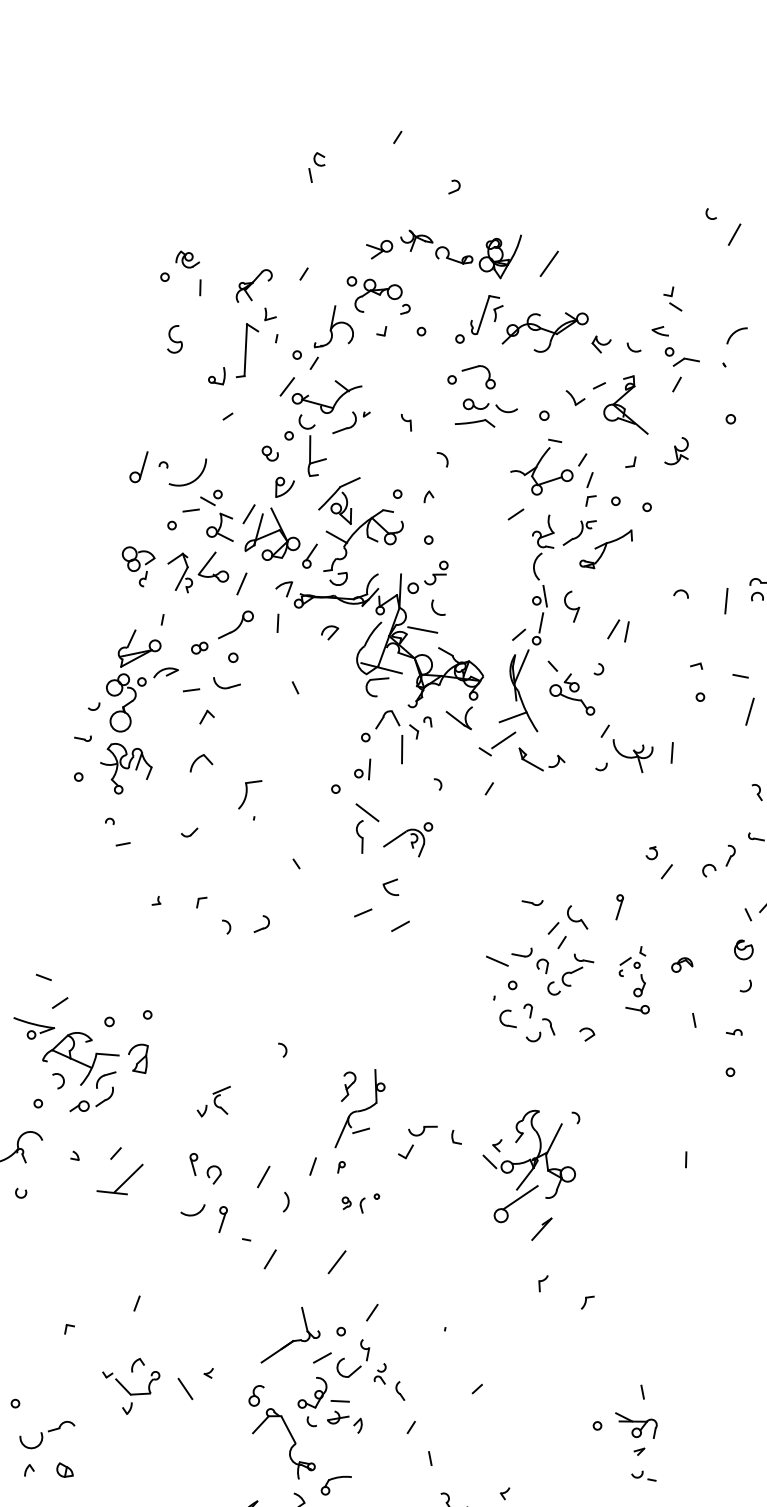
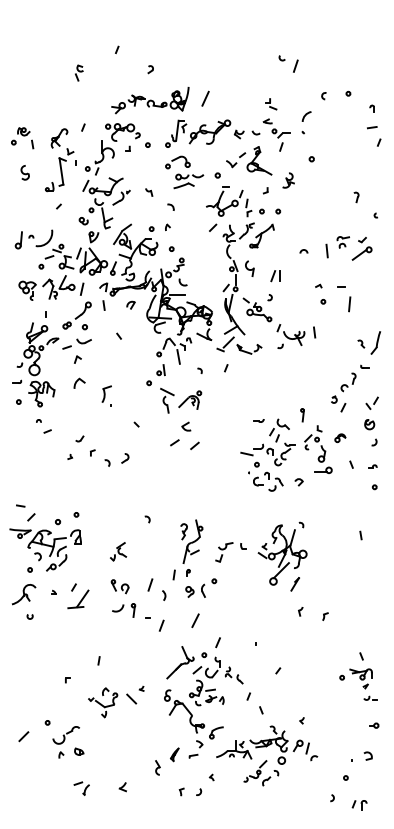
part: (189, 831) -> (79, 438), moved
part: (659, 861) -> (338, 403), moved
part: (636, 978) -> (318, 449), size x1.43
part: (360, 1200) -> (201, 587), size x1.67

